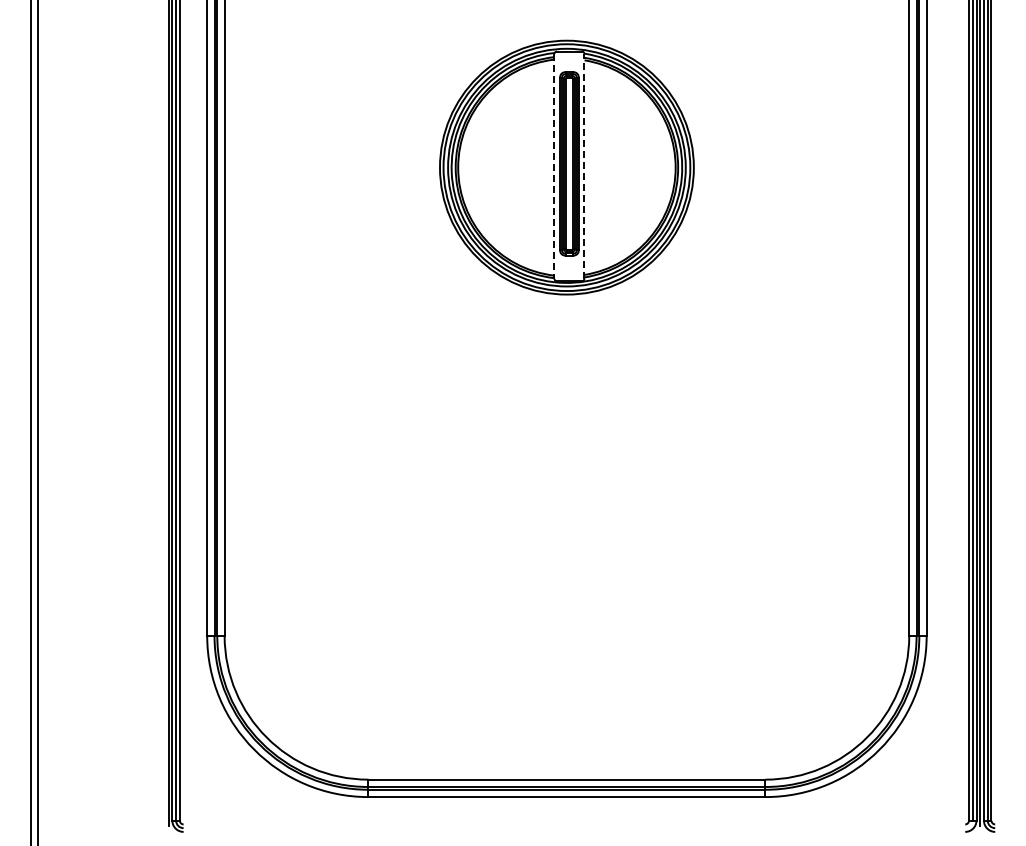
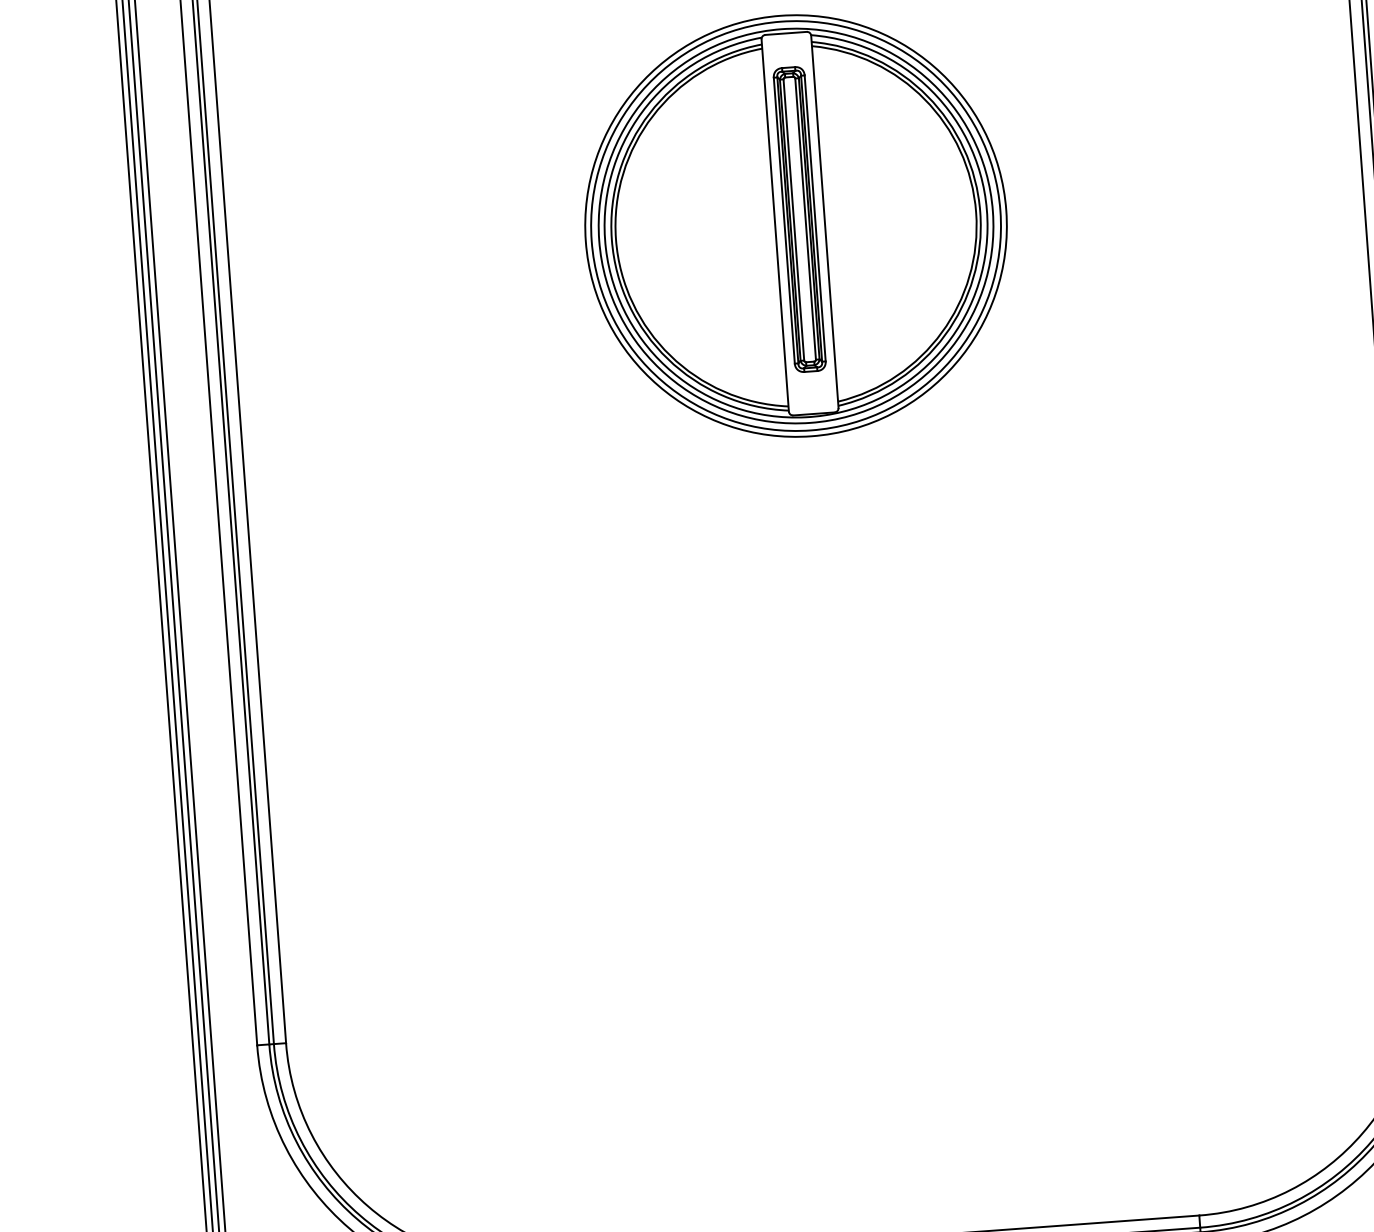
line: (584, 165) -> (824, 220), dashed -> solid
line: (554, 166) -> (775, 225), dashed -> solid

